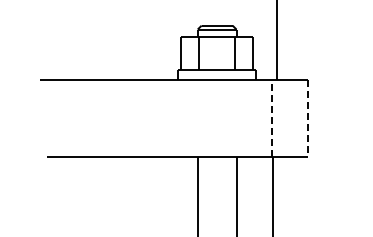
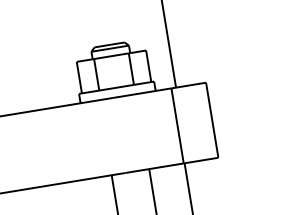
line: (272, 118) -> (177, 126), dashed -> solid
line: (307, 118) -> (211, 120), dashed -> solid

